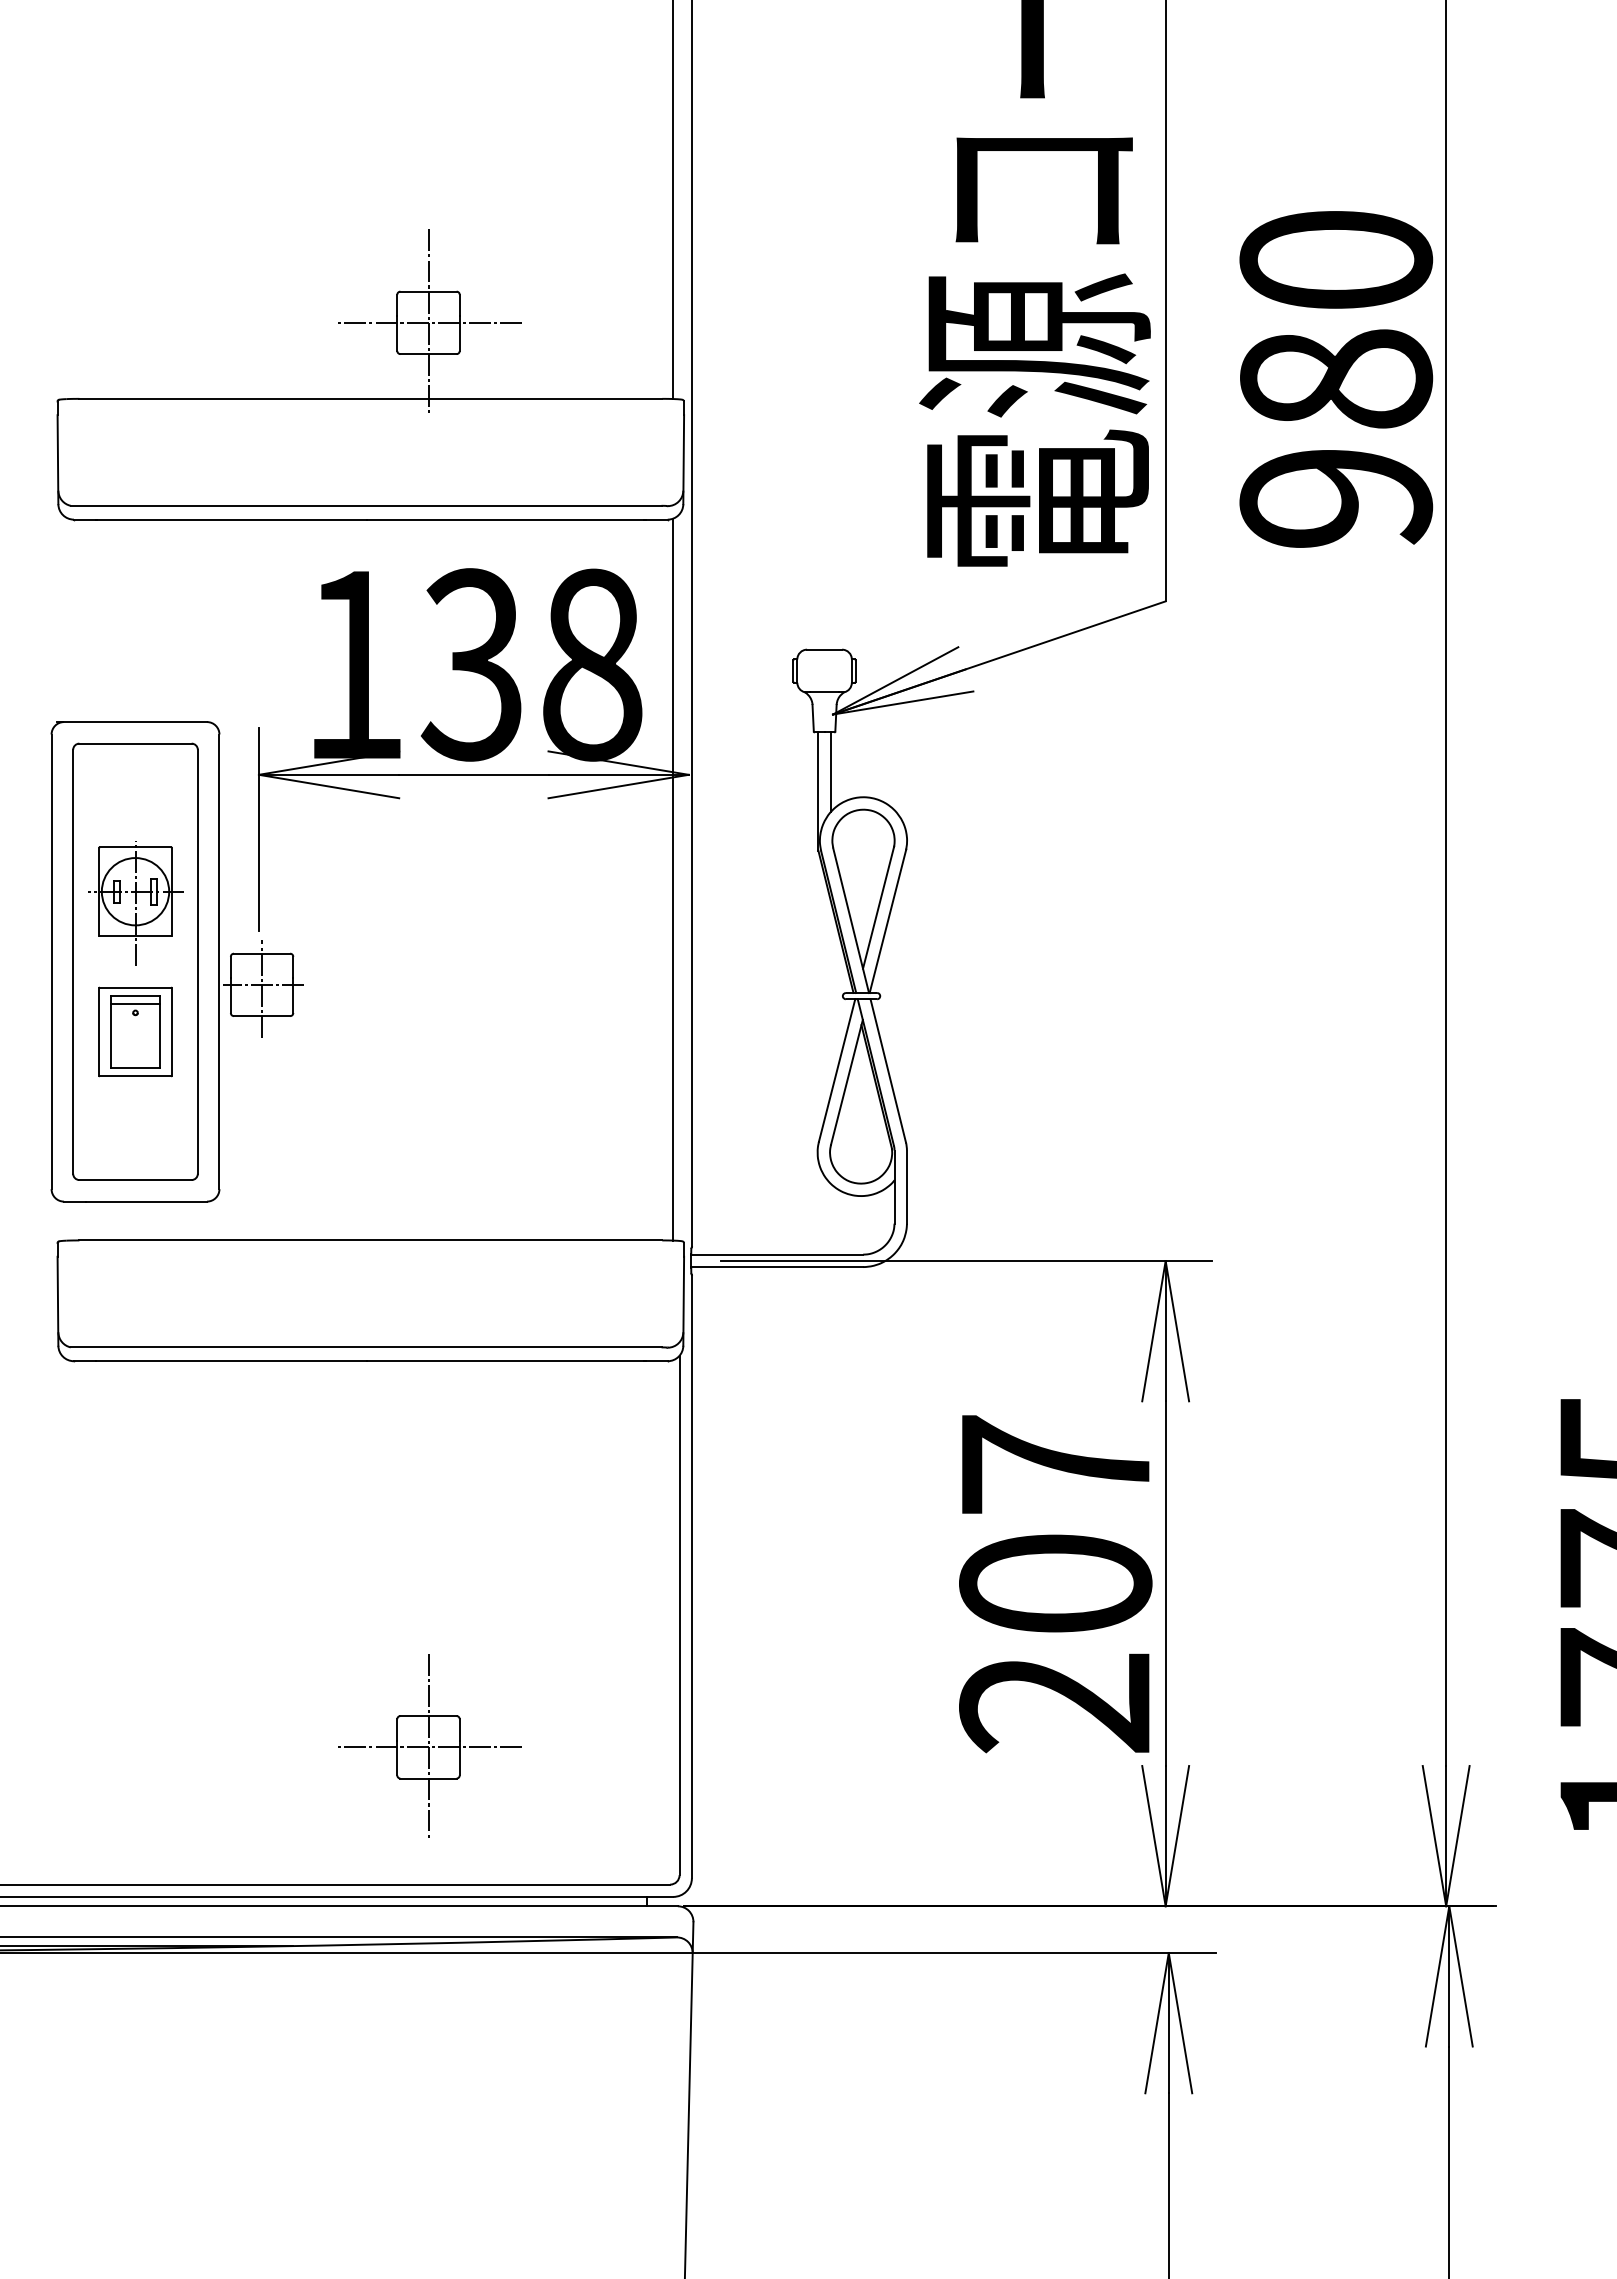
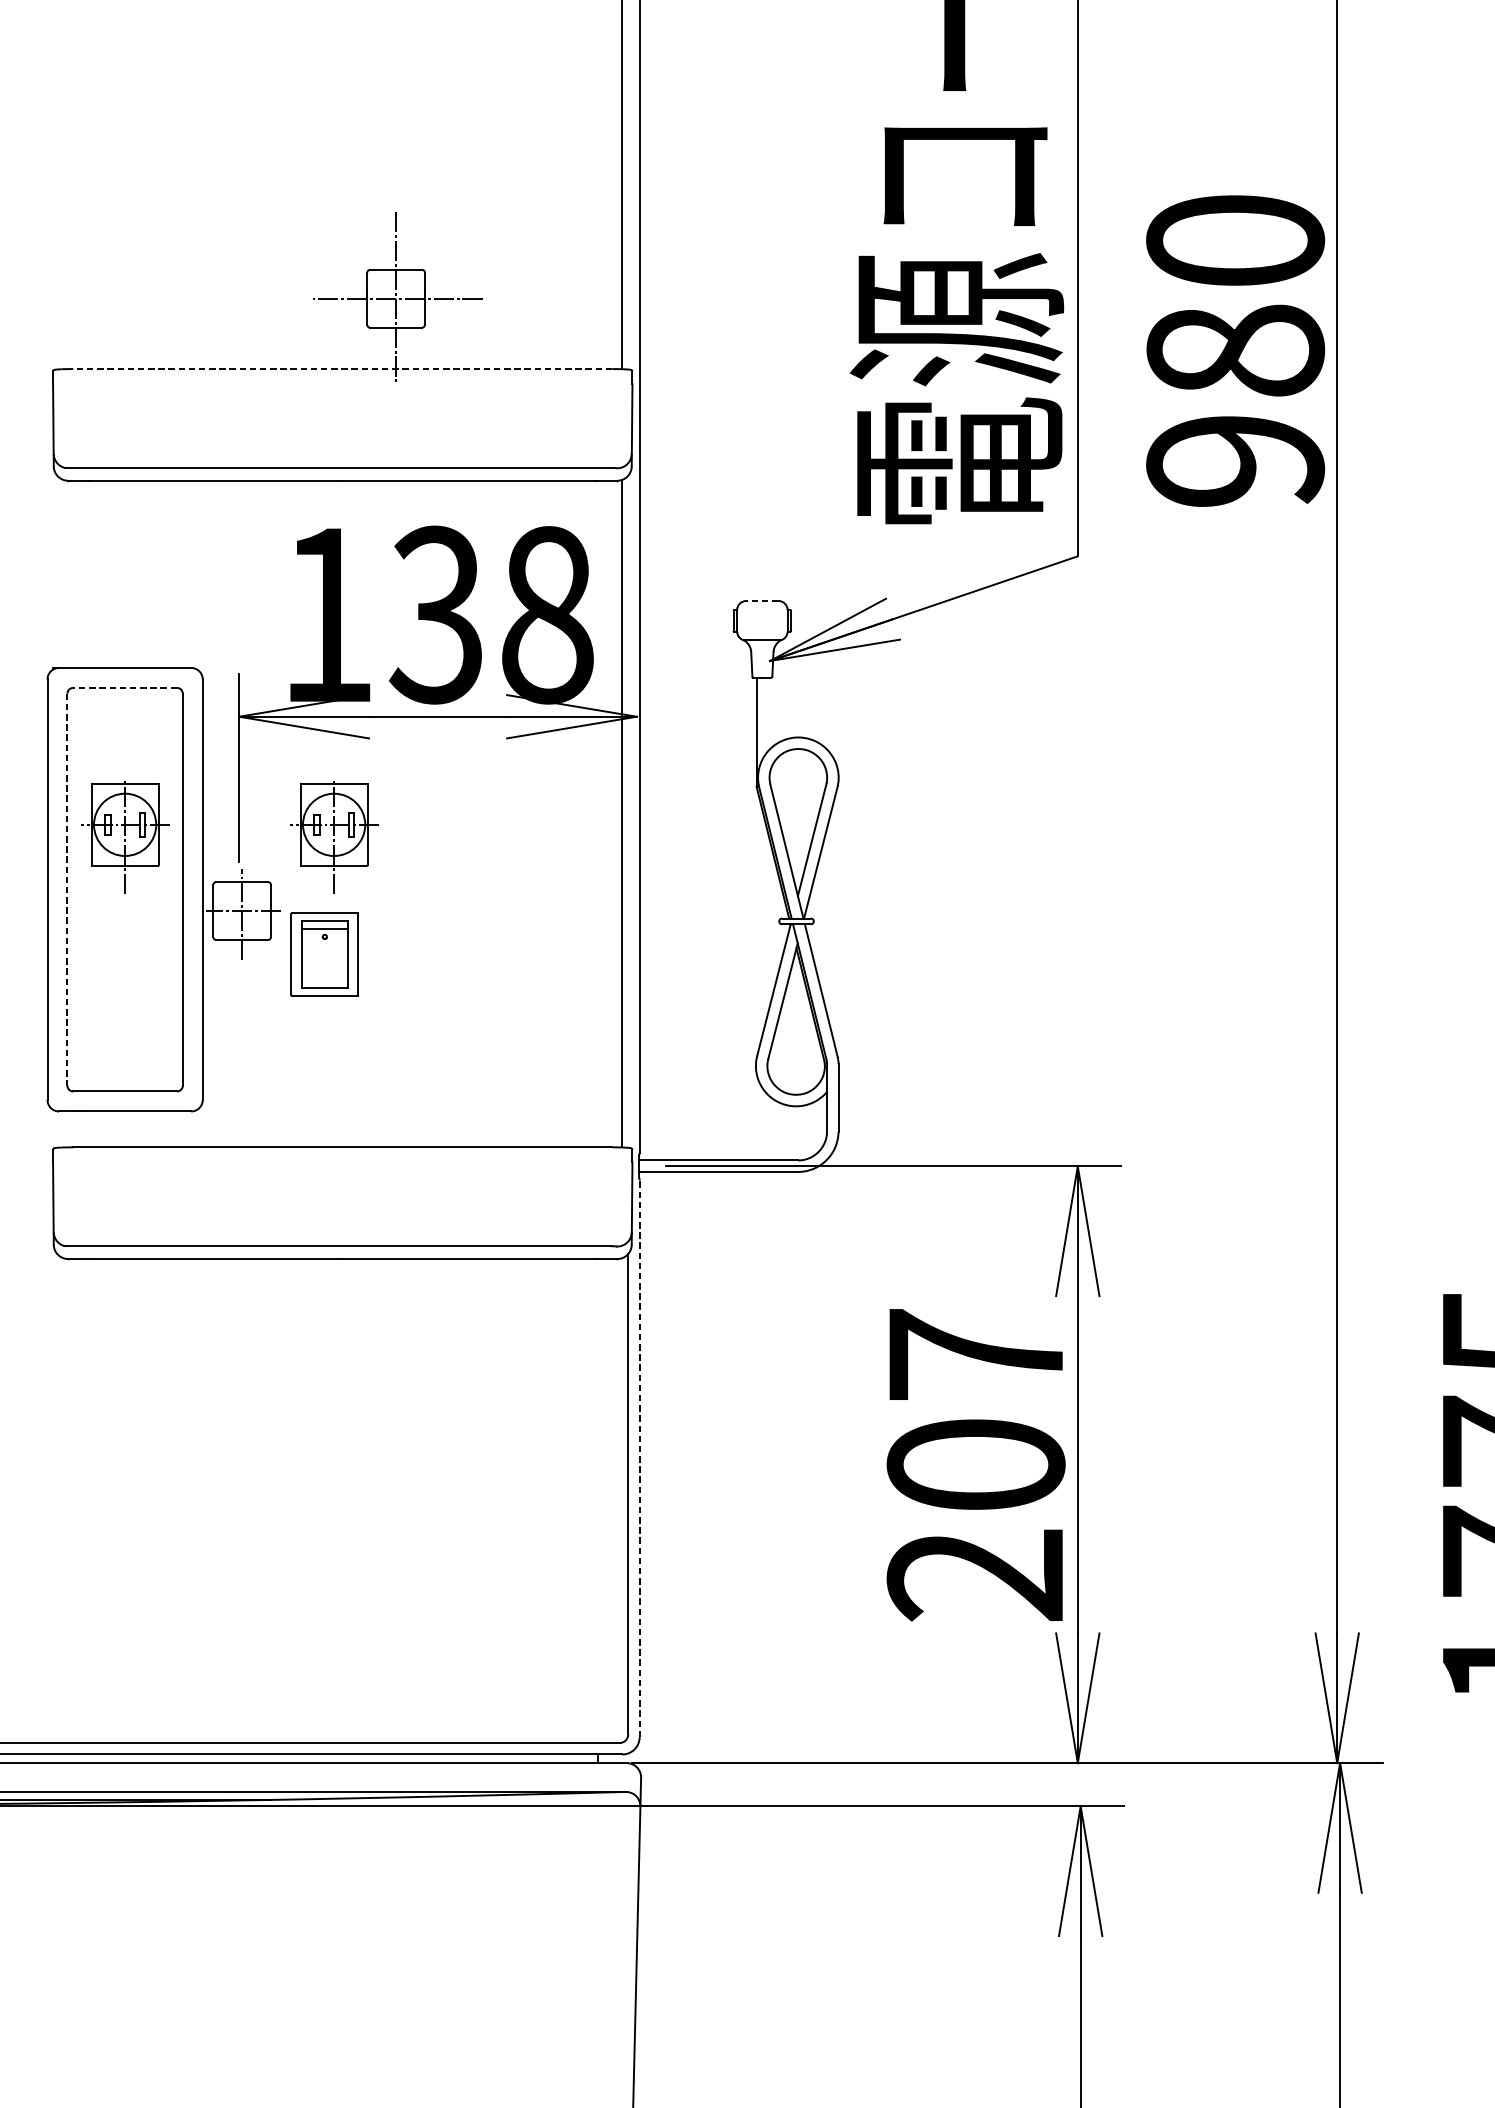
line: (370, 398) -> (342, 368), solid -> dashed
line: (824, 649) -> (762, 600), solid -> dashed
line: (135, 743) -> (125, 687), solid -> dashed
line: (830, 772) -> (767, 714), removed
part: (361, 903) -> (334, 835), added
line: (73, 961) -> (67, 889), solid -> dashed
part: (135, 1031) -> (324, 954), moved
line: (691, 1576) -> (639, 1458), solid -> dashed
part: (429, 1745) -> (397, 1614), removed

